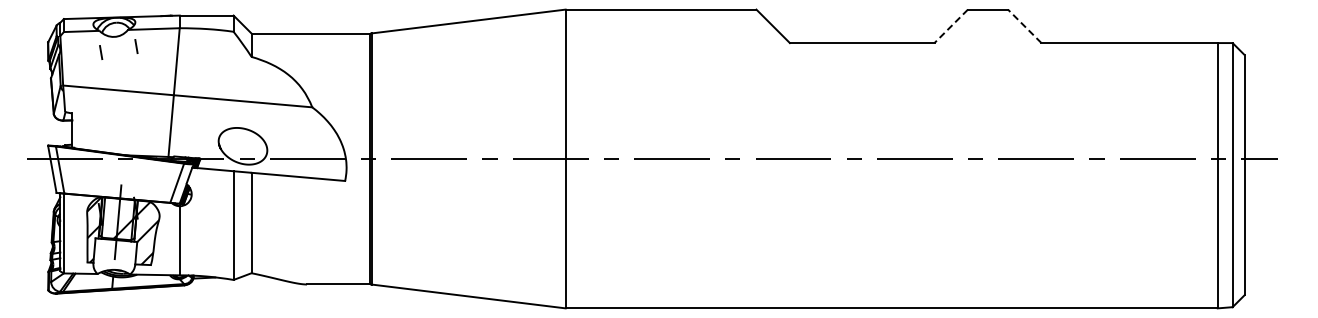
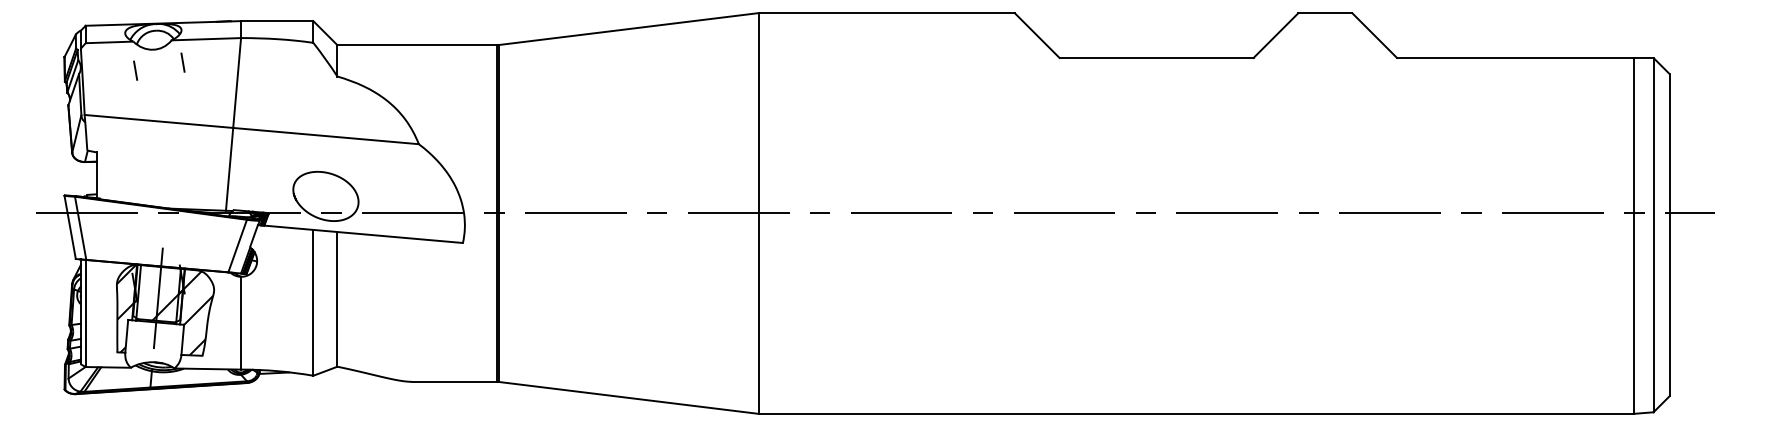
line: (951, 26) -> (1276, 35), dashed -> solid
line: (1024, 26) -> (1374, 35), dashed -> solid

